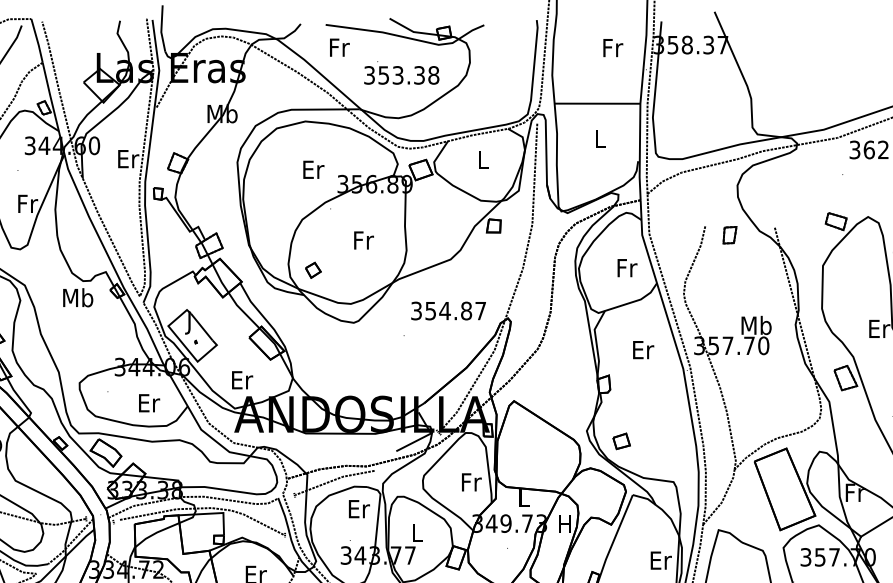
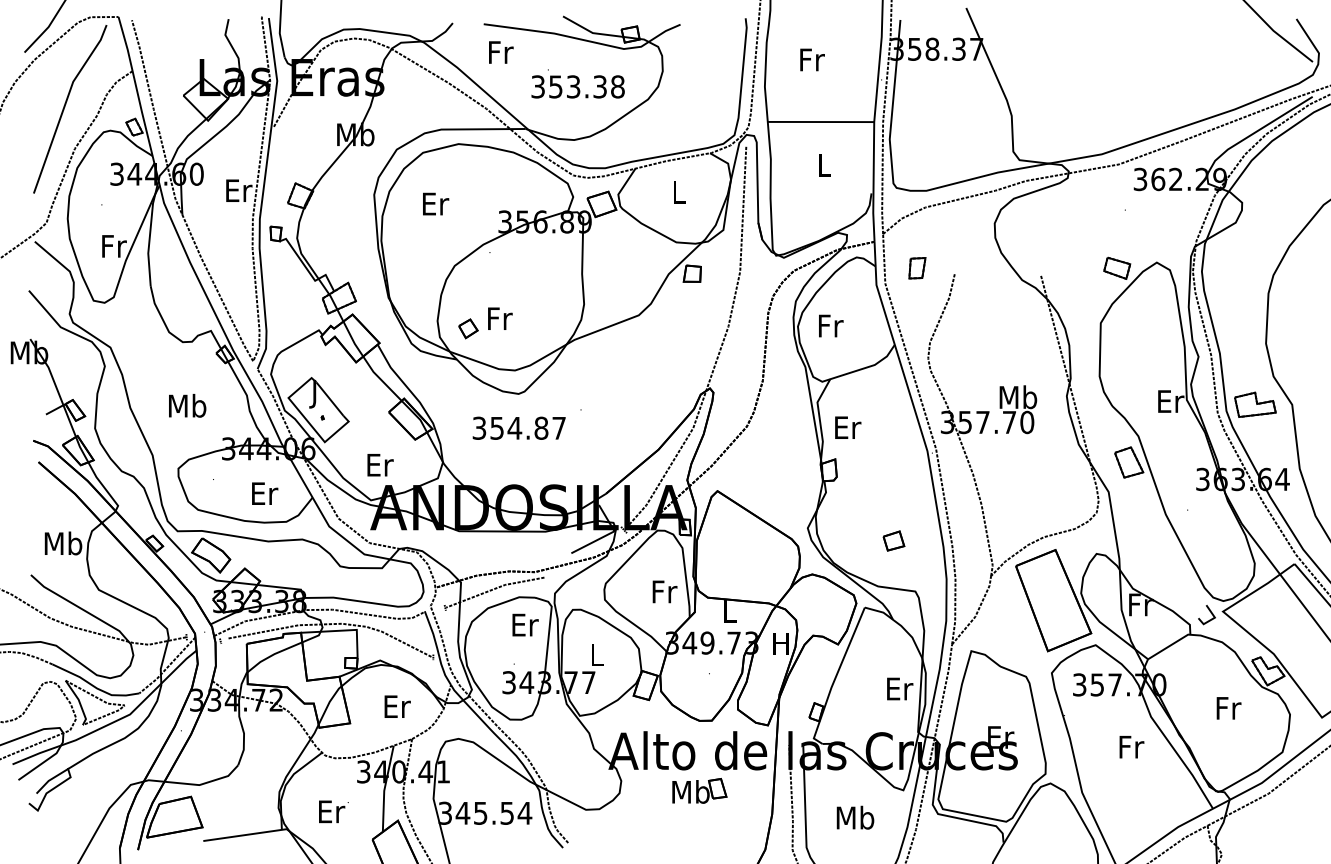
text: (613, 47) -> (812, 59), moved
text: (314, 169) -> (436, 203), moved
part: (730, 235) -> (917, 268), moved
text: (364, 240) -> (500, 318), moved
text: (627, 267) -> (831, 325), moved
text: (78, 297) -> (187, 405), moved
text: (448, 310) -> (518, 427), moved
text: (643, 349) -> (848, 427), moved
part: (621, 440) -> (893, 540), moved

